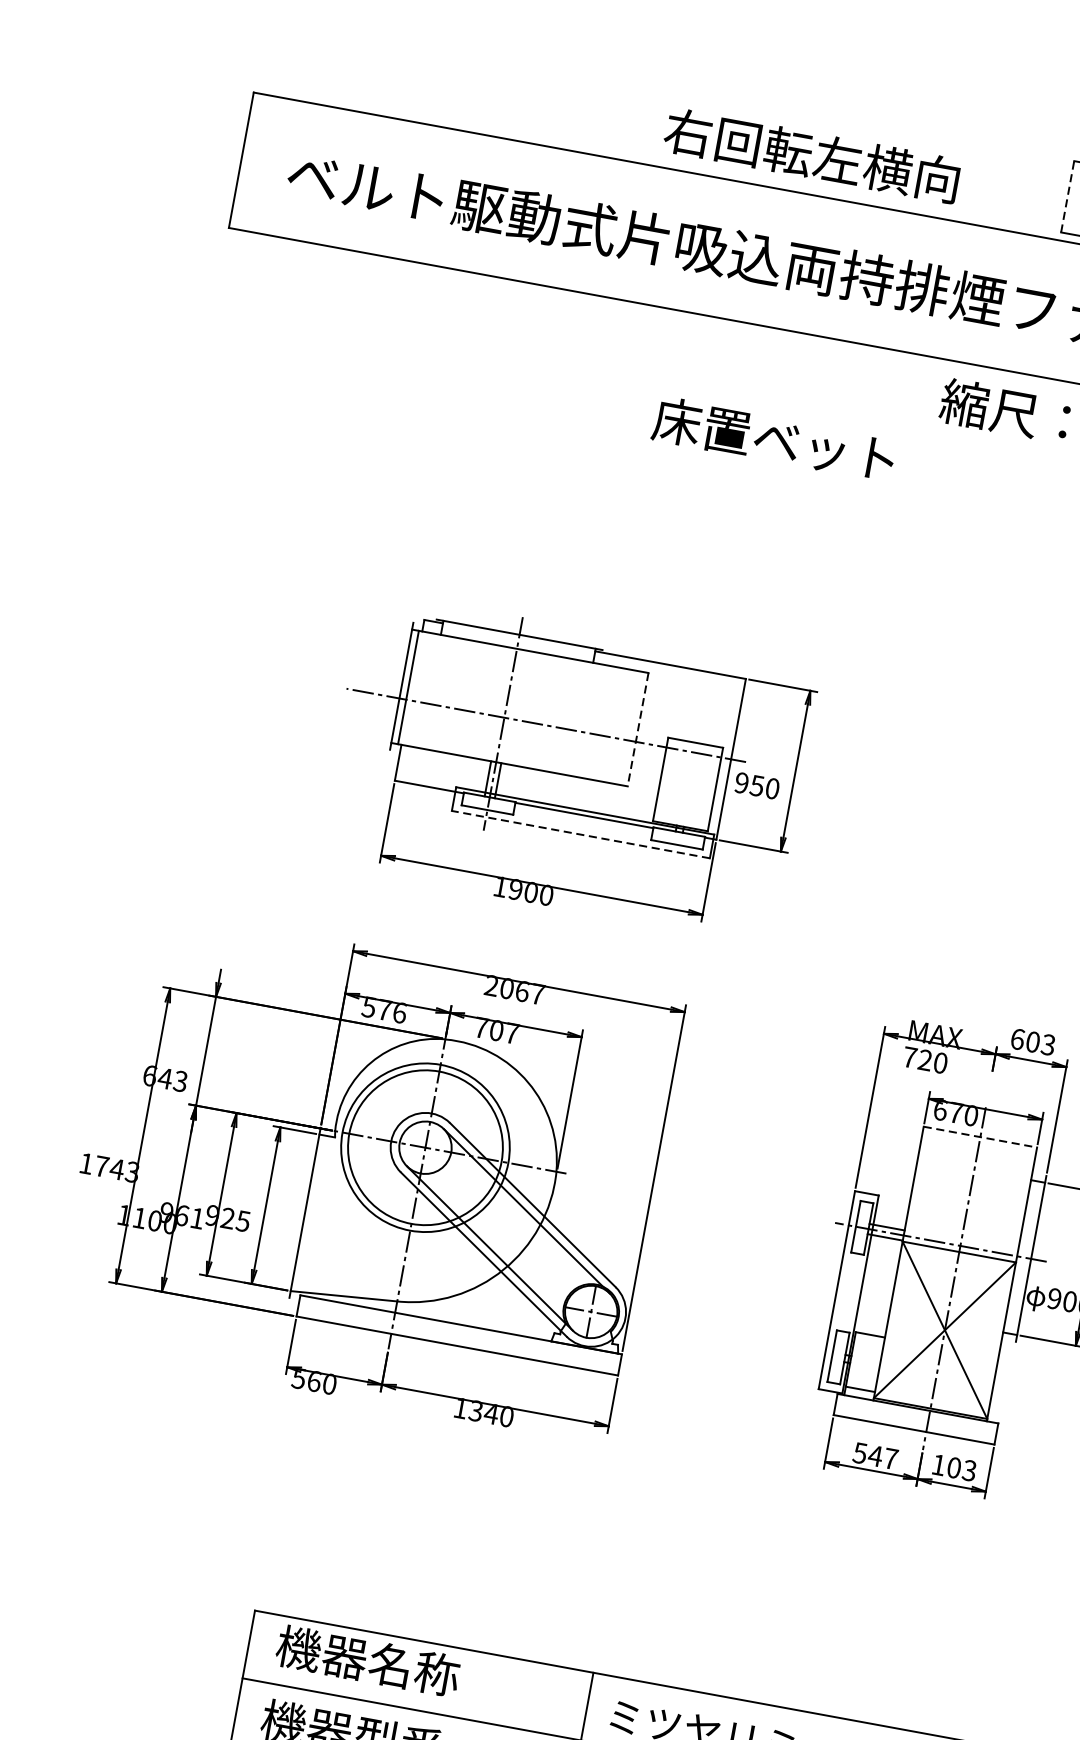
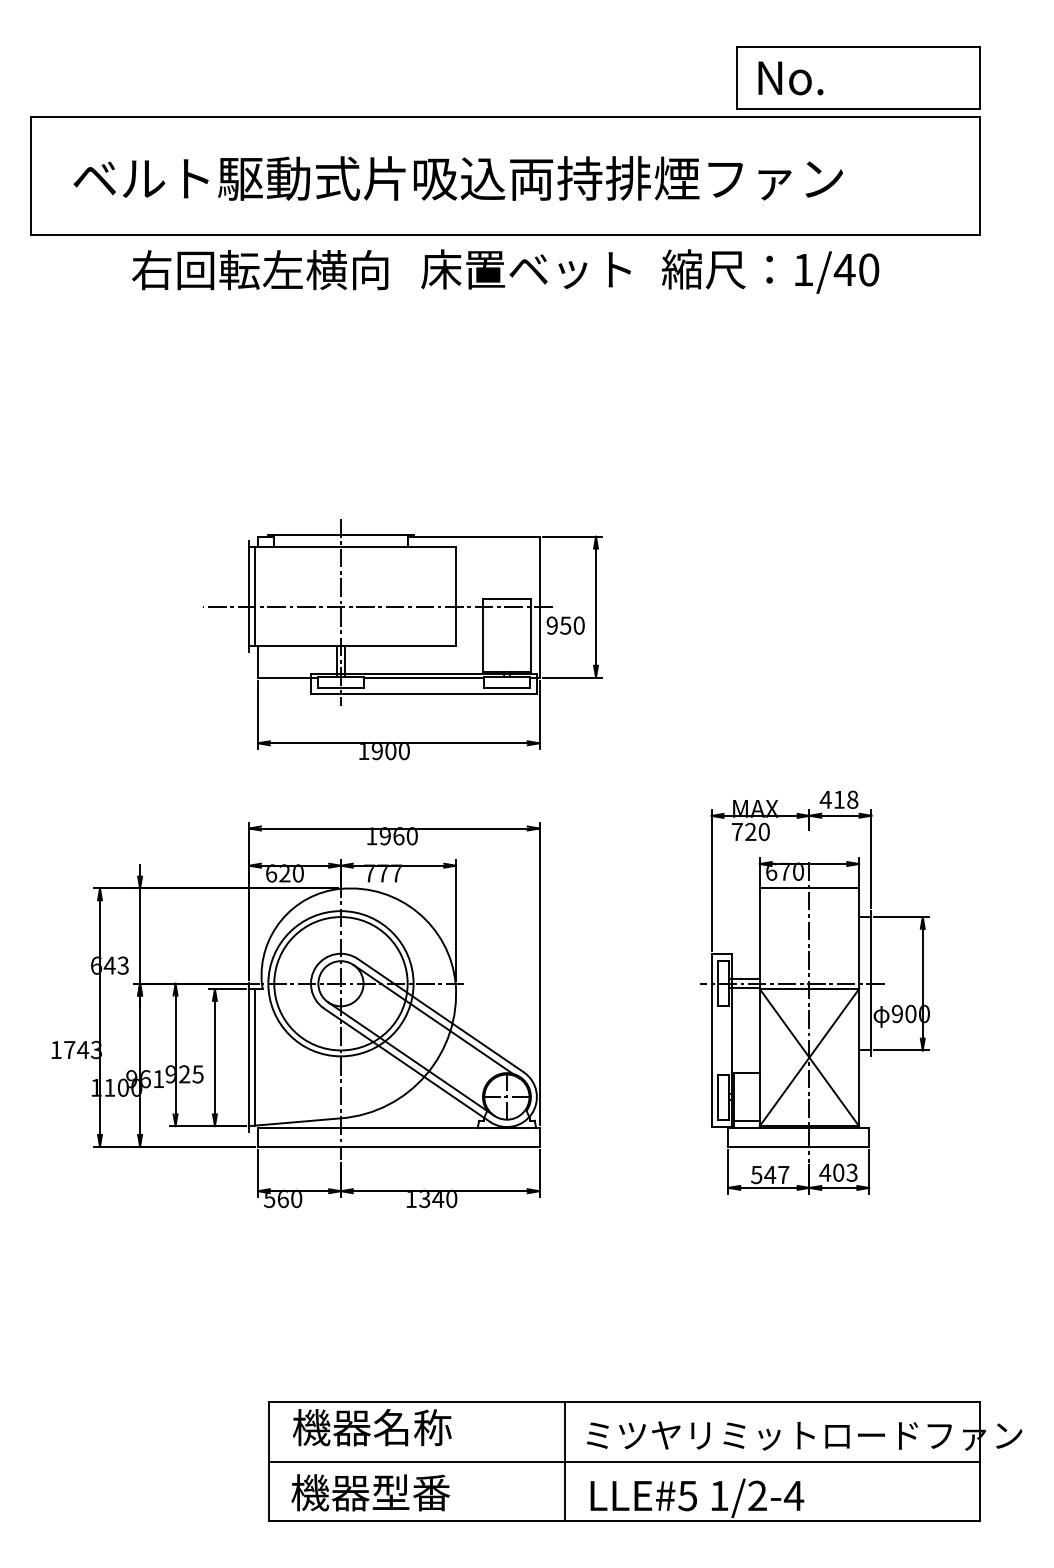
text: (812, 156) -> (260, 270), moved
line: (1068, 195) -> (737, 77), dashed -> solid
text: (773, 439) -> (525, 269), moved
line: (638, 729) -> (456, 596), dashed -> solid
line: (580, 834) -> (423, 694), dashed -> solid
text: (514, 990) -> (391, 836), 2067 -> 1960
text: (384, 1010) -> (284, 873), 576 -> 620
text: (496, 1030) -> (382, 873), 707 -> 777
text: (1032, 1041) -> (838, 799), 603 -> 418
line: (980, 1137) -> (809, 888), dashed -> solid
line: (312, 1214) -> (255, 1057), added
text: (939, 1464) -> (825, 1172), 103 -> 403

